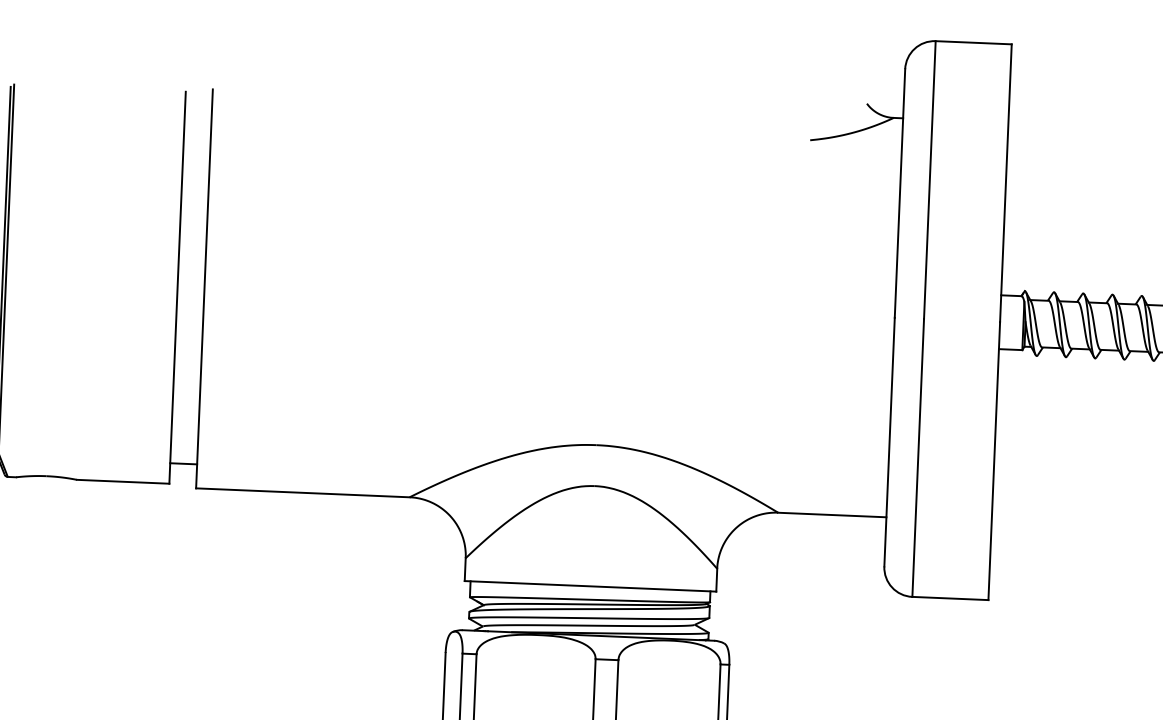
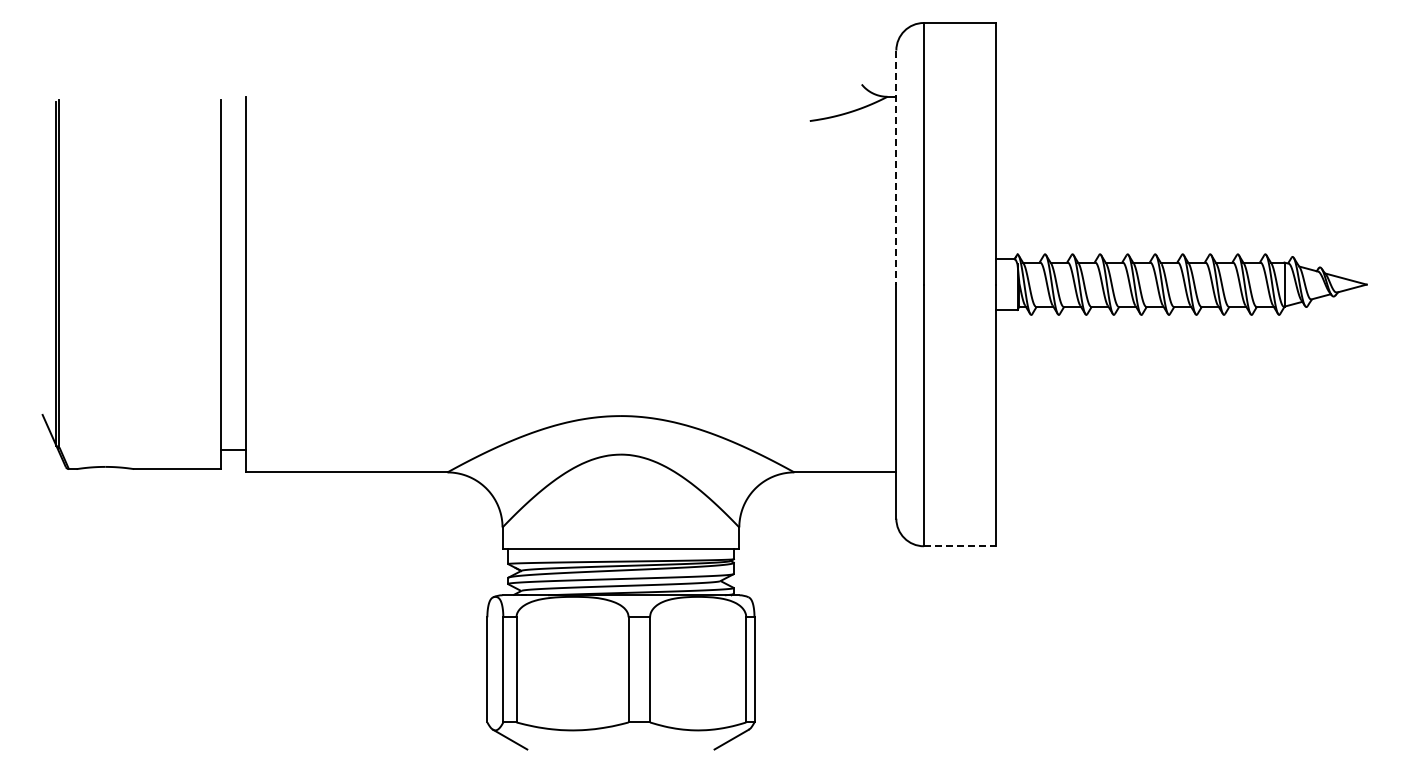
line: (900, 194) -> (896, 168), solid -> dashed
line: (950, 598) -> (959, 546), solid -> dashed

